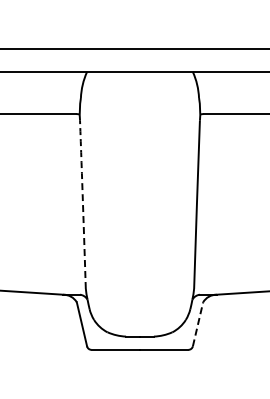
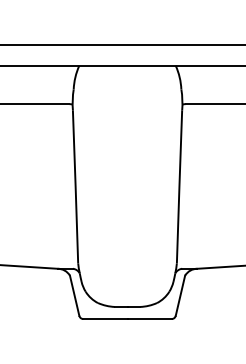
arc: (83, 204) -> (76, 186), dashed -> solid
line: (198, 324) -> (180, 295), dashed -> solid

